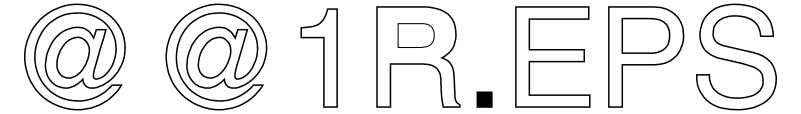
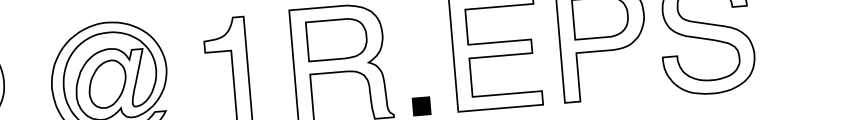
part: (415, 35) -> (336, 39), size x1.43

